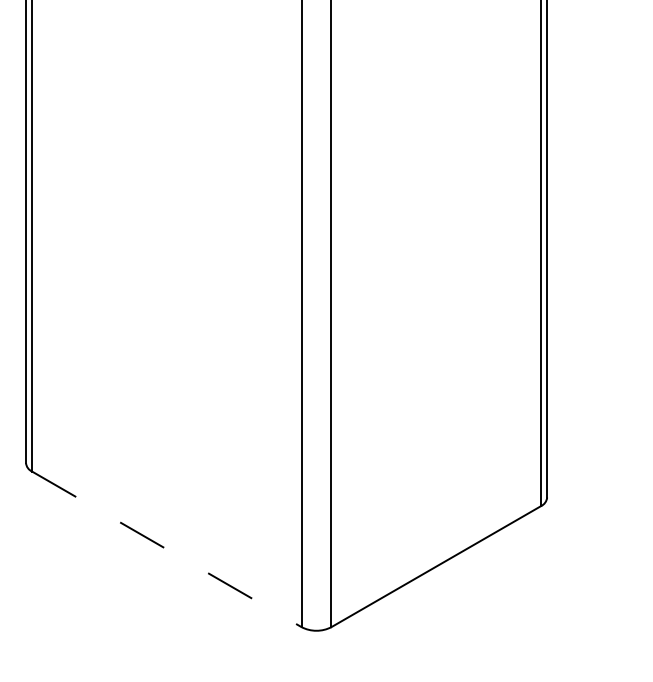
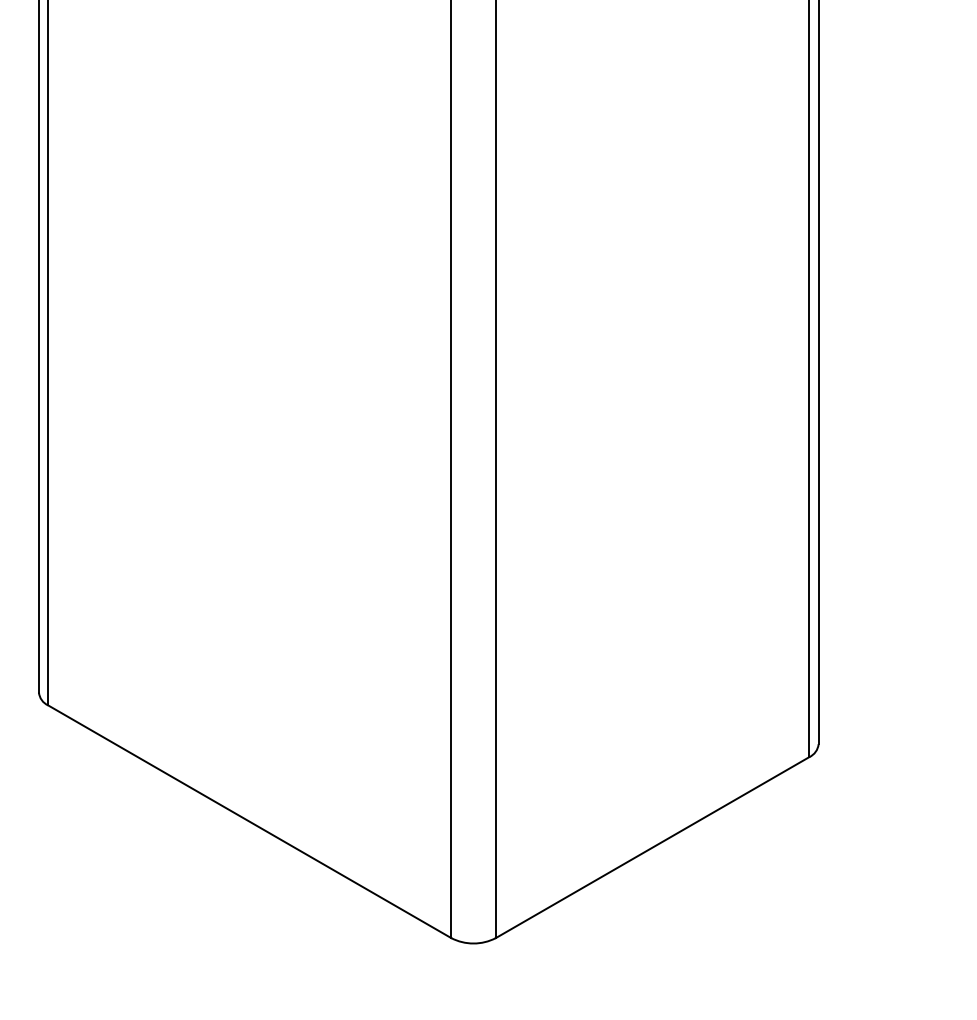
line: (167, 549) -> (250, 821), dashed -> solid

